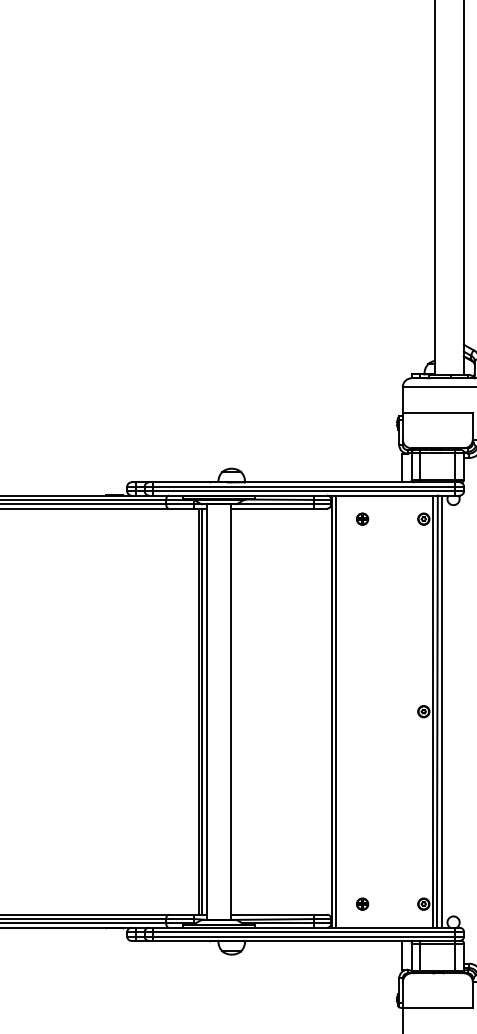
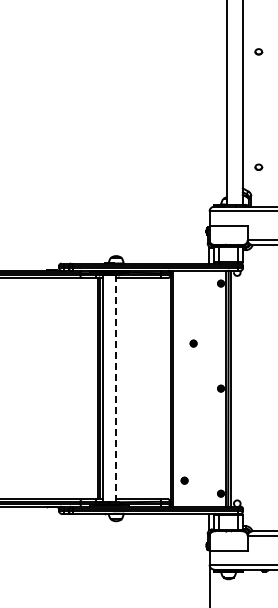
part: (362, 518) -> (193, 343), moved
line: (230, 711) -> (115, 388), solid -> dashed
part: (362, 903) -> (184, 480), moved

